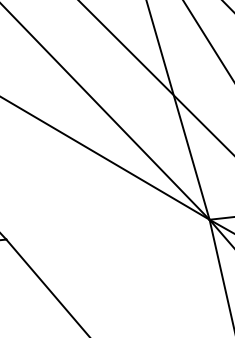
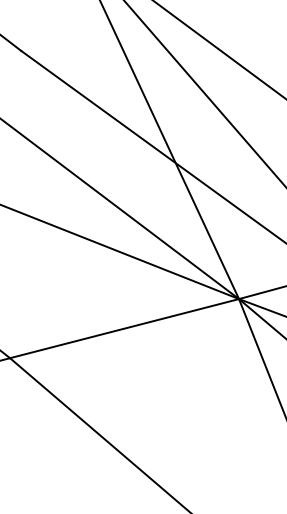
line: (107, 229) -> (124, 328), added

